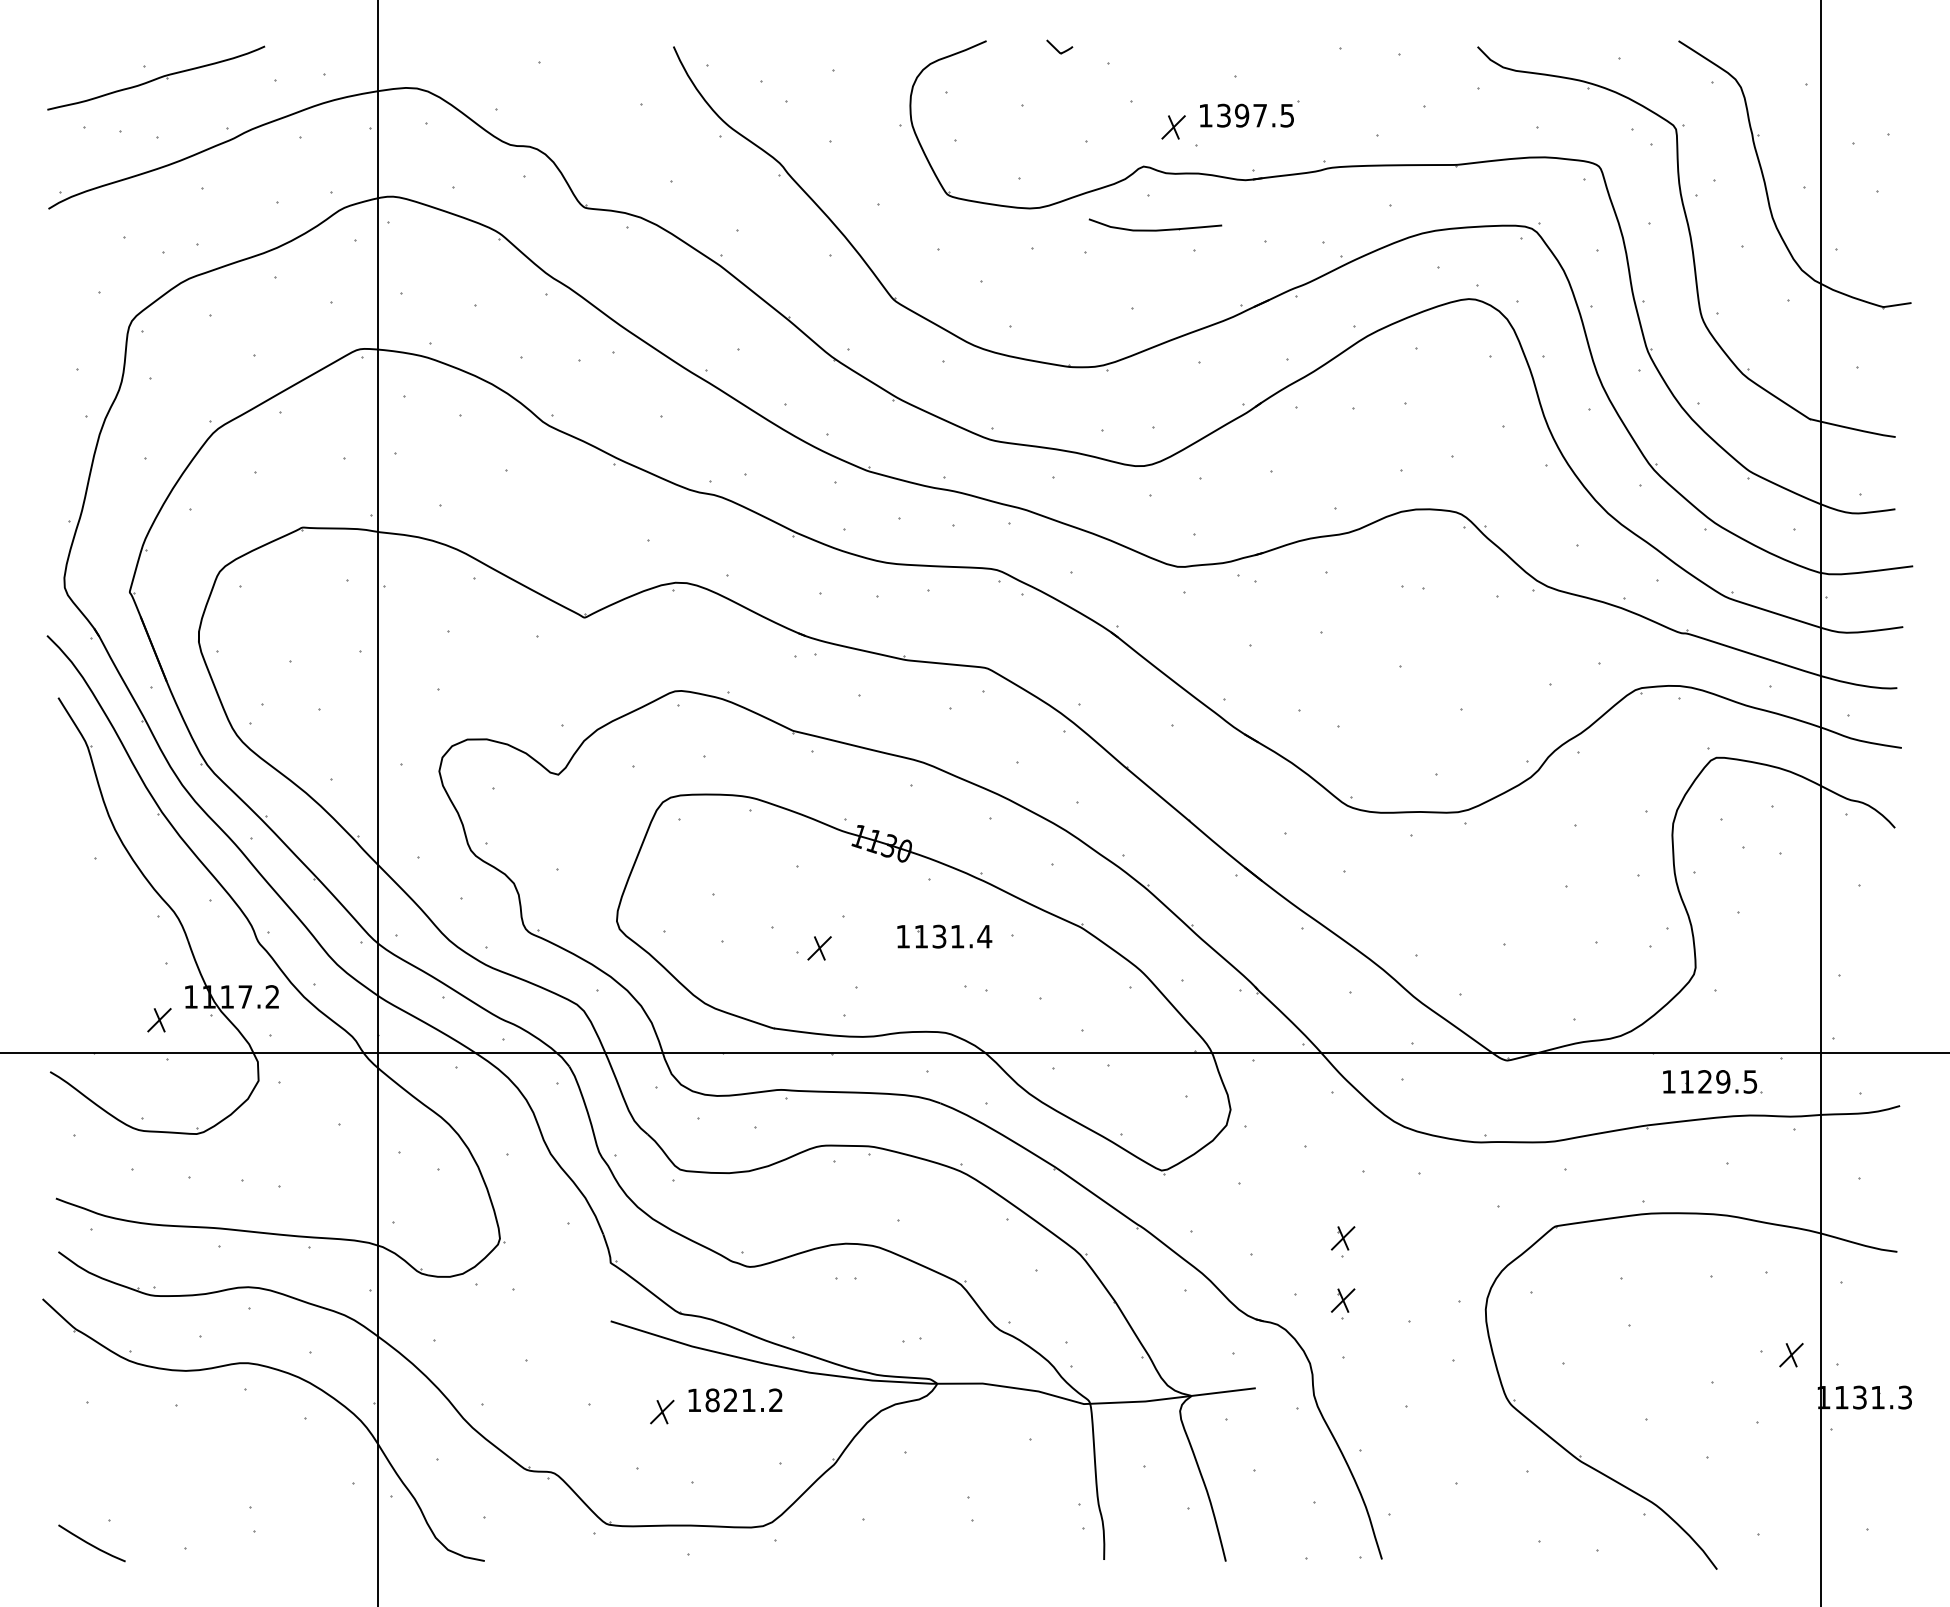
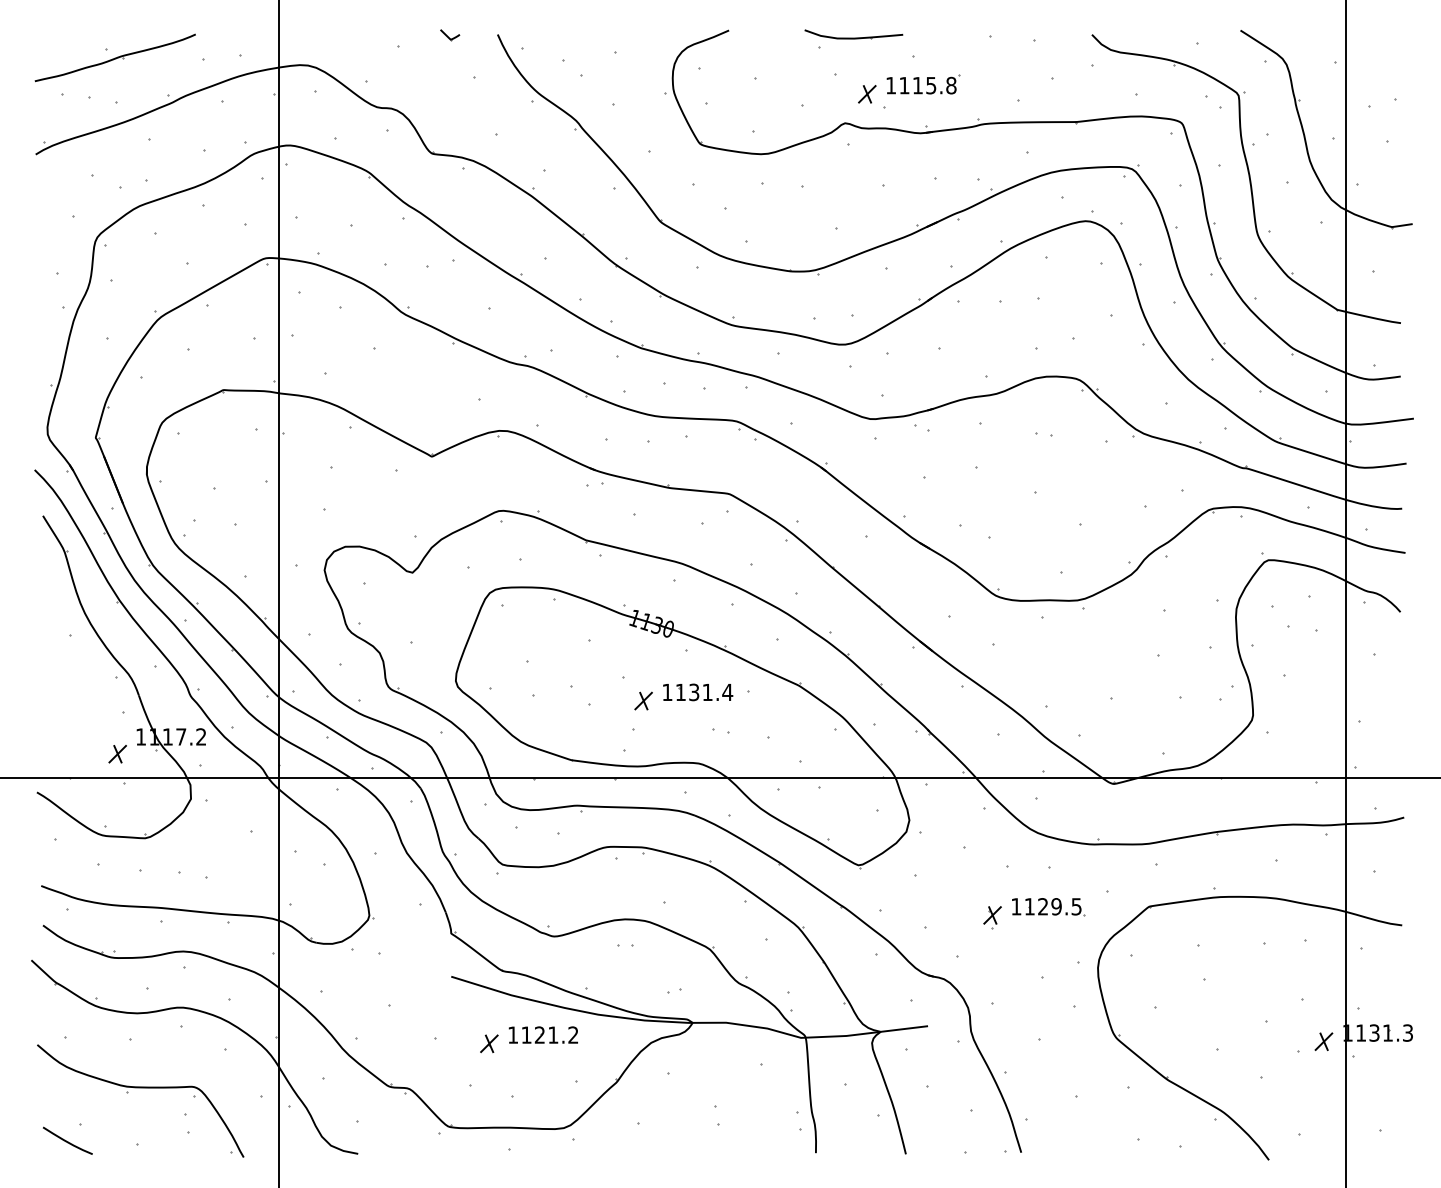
part: (1060, 47) -> (450, 35), moved
text: (1255, 115) -> (927, 85), 1397.5 -> 1115.8
part: (1154, 225) -> (853, 34), moved
part: (819, 947) -> (643, 700), moved
part: (1712, 1082) -> (1048, 907), moved
part: (1343, 1303) -> (992, 963), removed
part: (1790, 1354) -> (1323, 1041), moved
text: (712, 1399) -> (526, 1034), 1821.2 -> 1121.2
part: (190, 1472) -> (140, 1088), added

